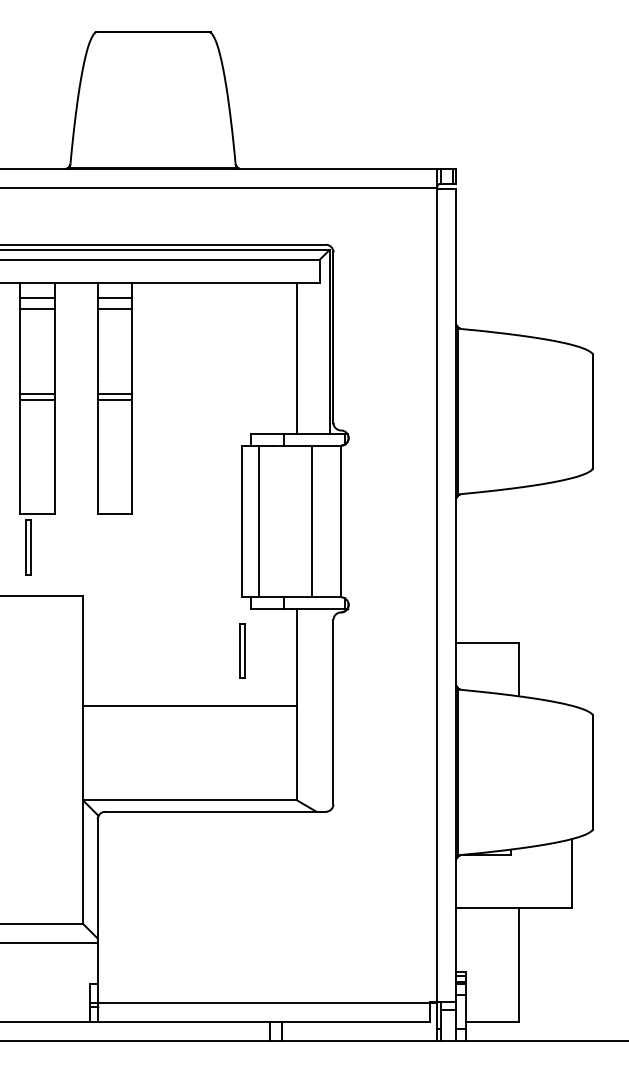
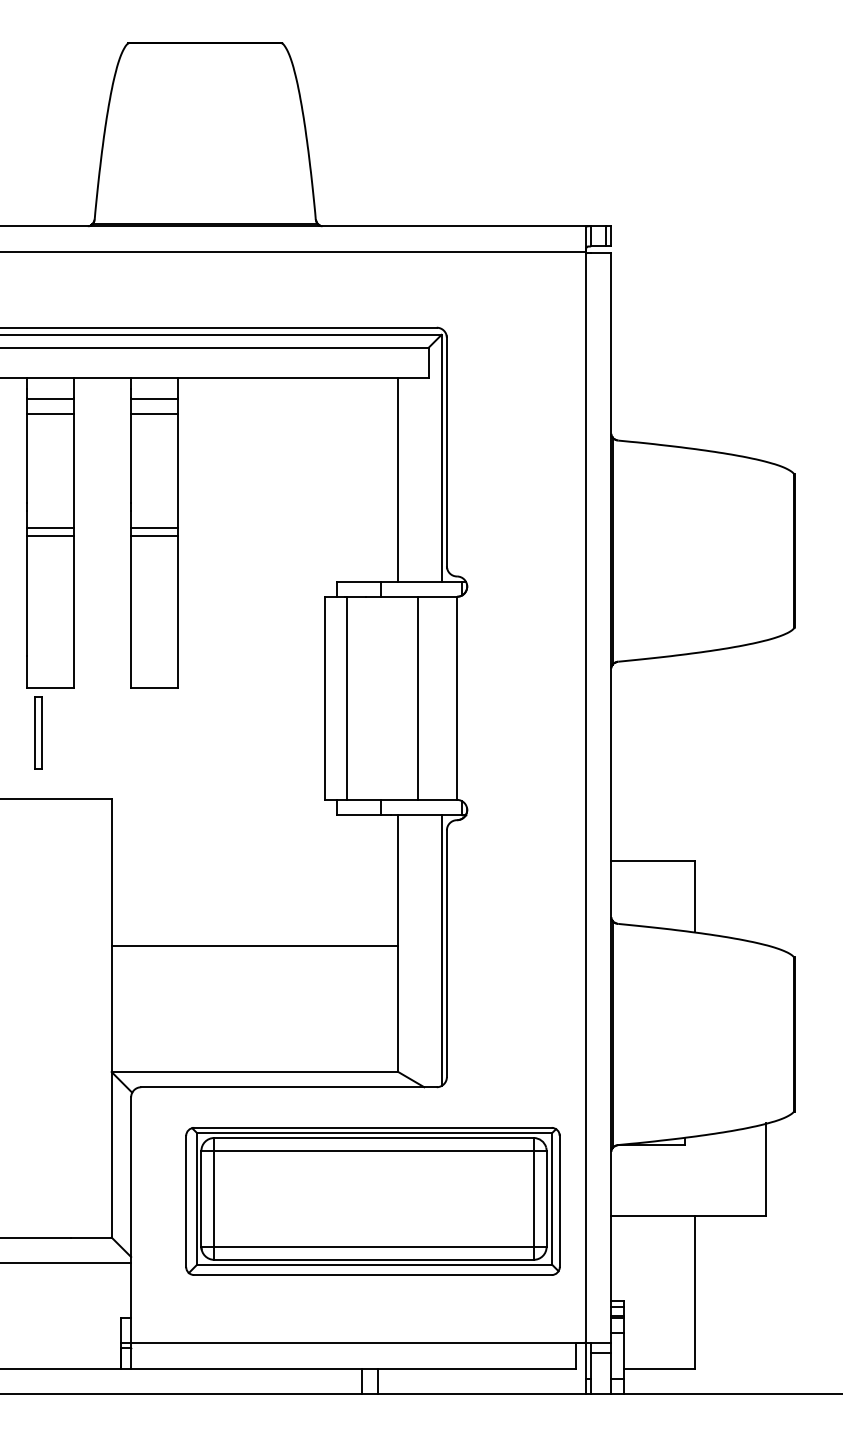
part: (242, 650) -> (324, 871), removed
line: (329, 709) -> (441, 950), added
part: (277, 897) -> (372, 1201), added

